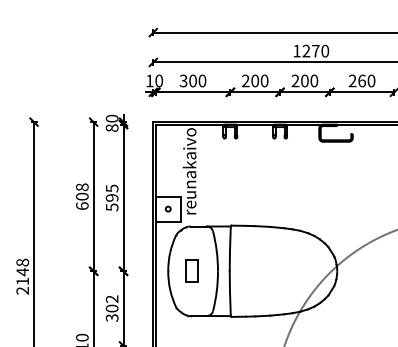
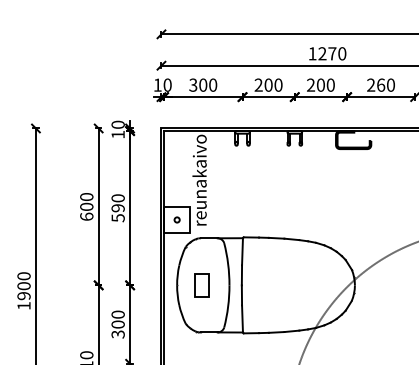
text: (111, 127) -> (117, 134), 80 -> 10
text: (82, 187) -> (86, 197), 608 -> 600
text: (111, 188) -> (117, 198), 595 -> 590
text: (22, 276) -> (23, 290), 2148 -> 1900
text: (111, 298) -> (117, 313), 302 -> 300

